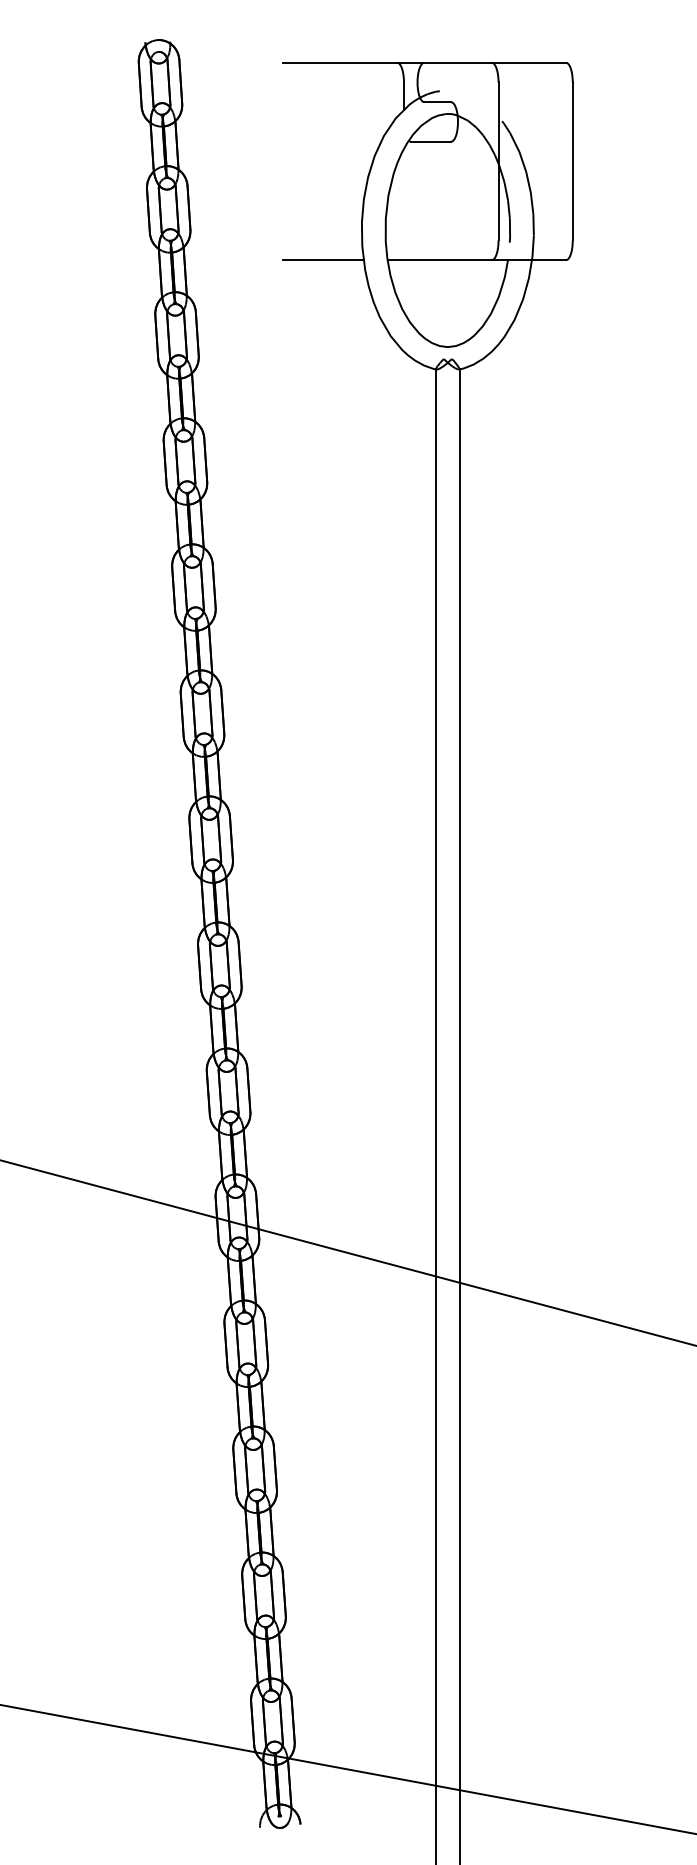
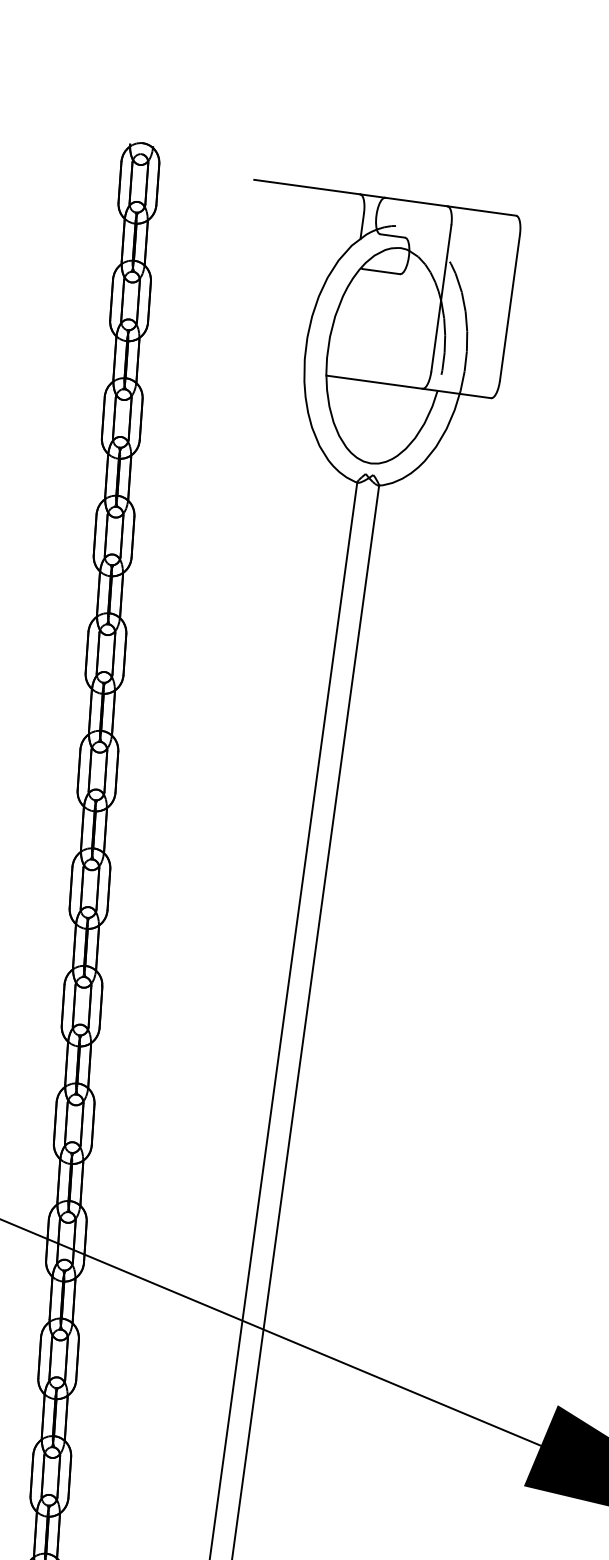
line: (323, 260) -> (267, 367), removed

